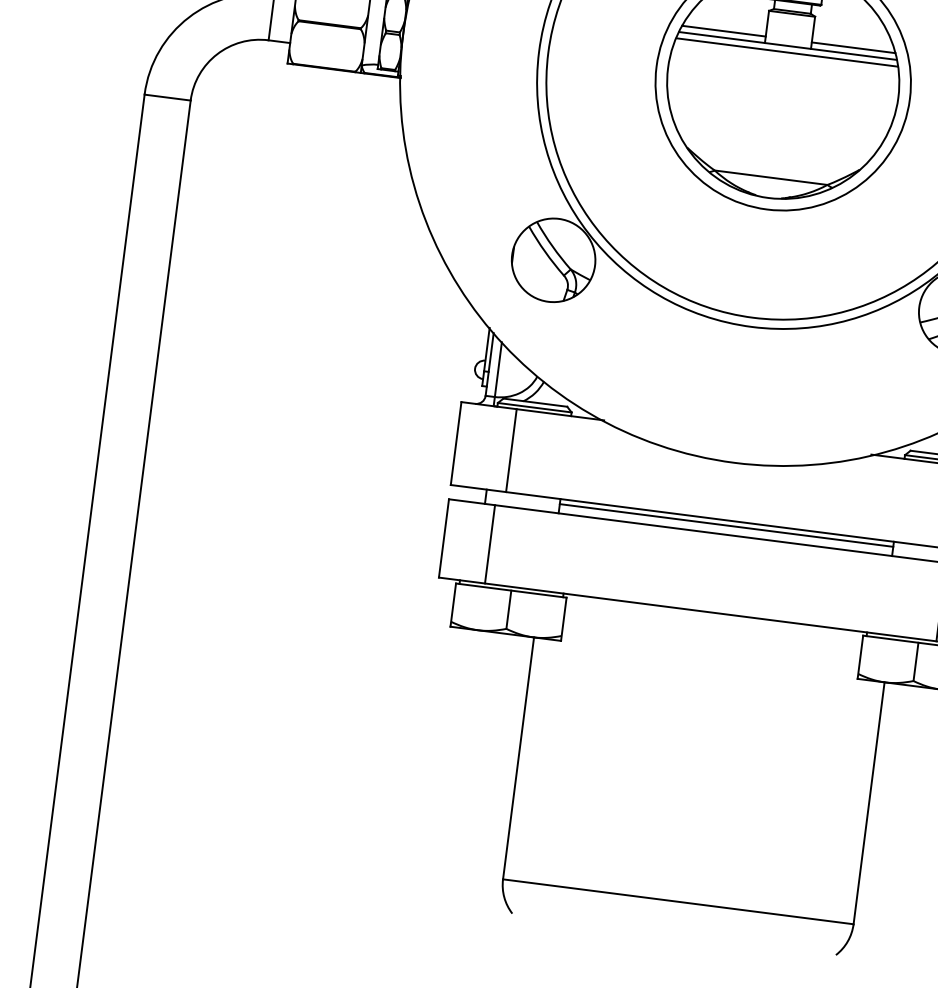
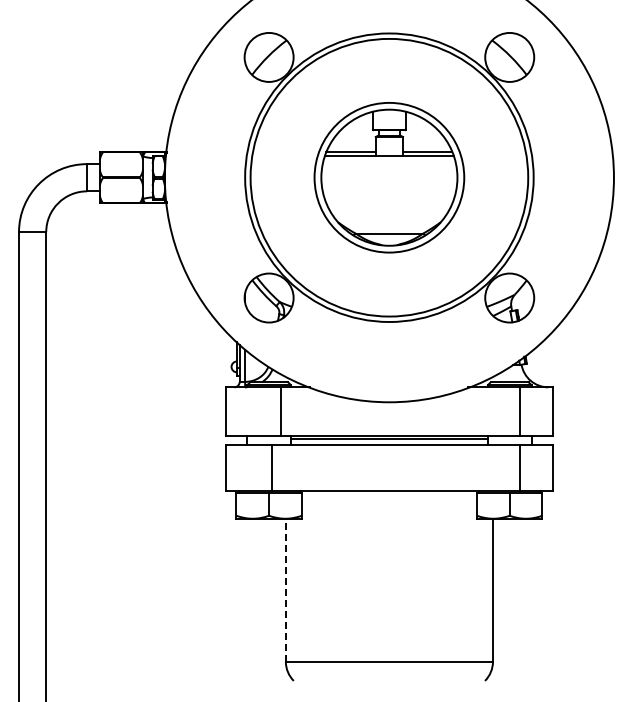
line: (787, 51) -> (389, 159), removed
line: (511, 450) -> (280, 411), moved
line: (490, 543) -> (272, 467), moved
line: (518, 757) -> (285, 589), solid -> dashed

